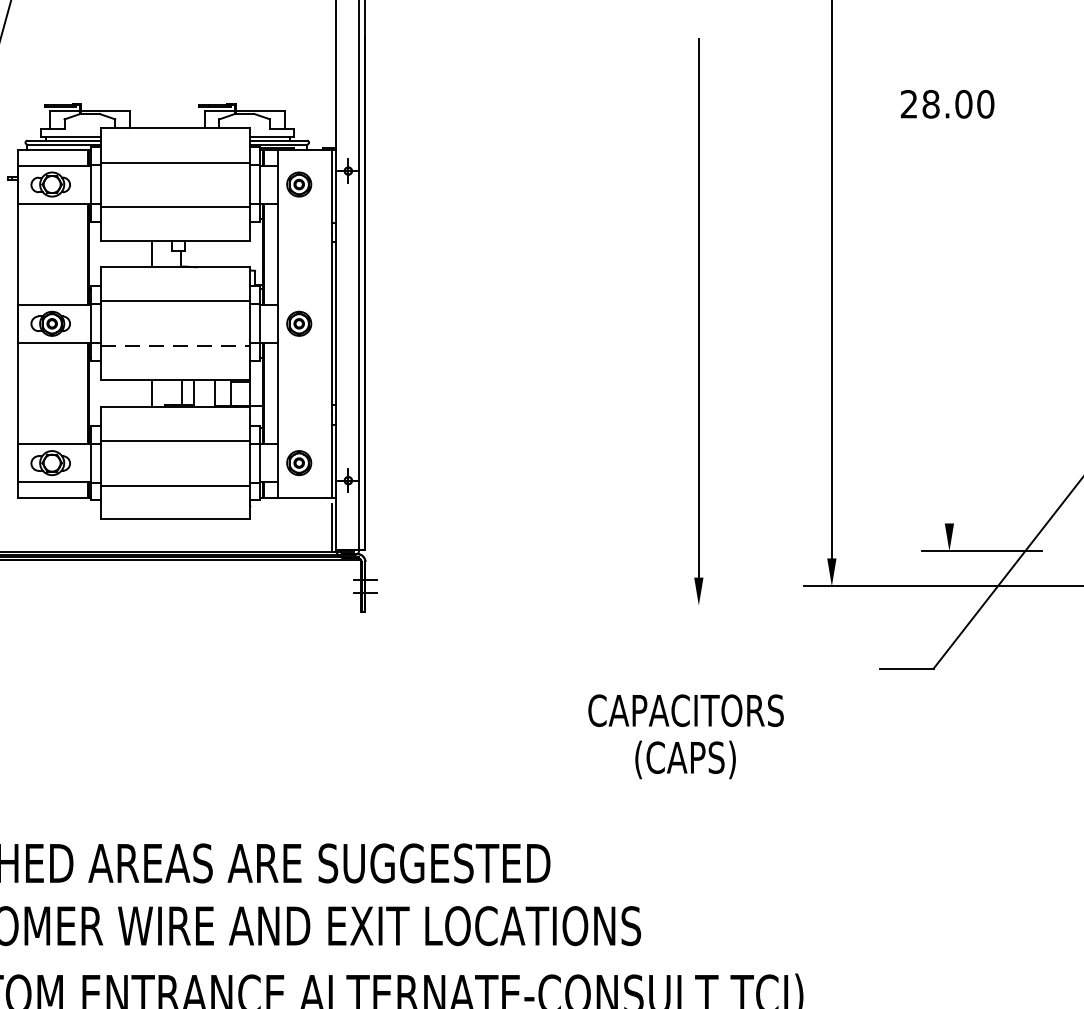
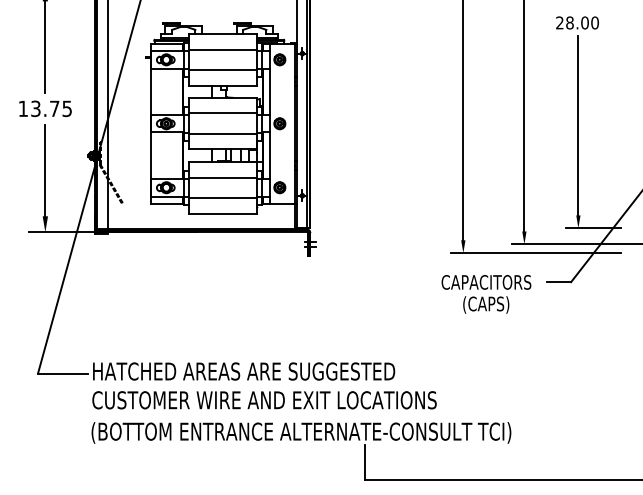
line: (949, 327) -> (578, 125), added
line: (176, 345) -> (223, 133), dashed -> solid
line: (856, 606) -> (535, 253), added
text: (686, 737) -> (486, 294), moved

